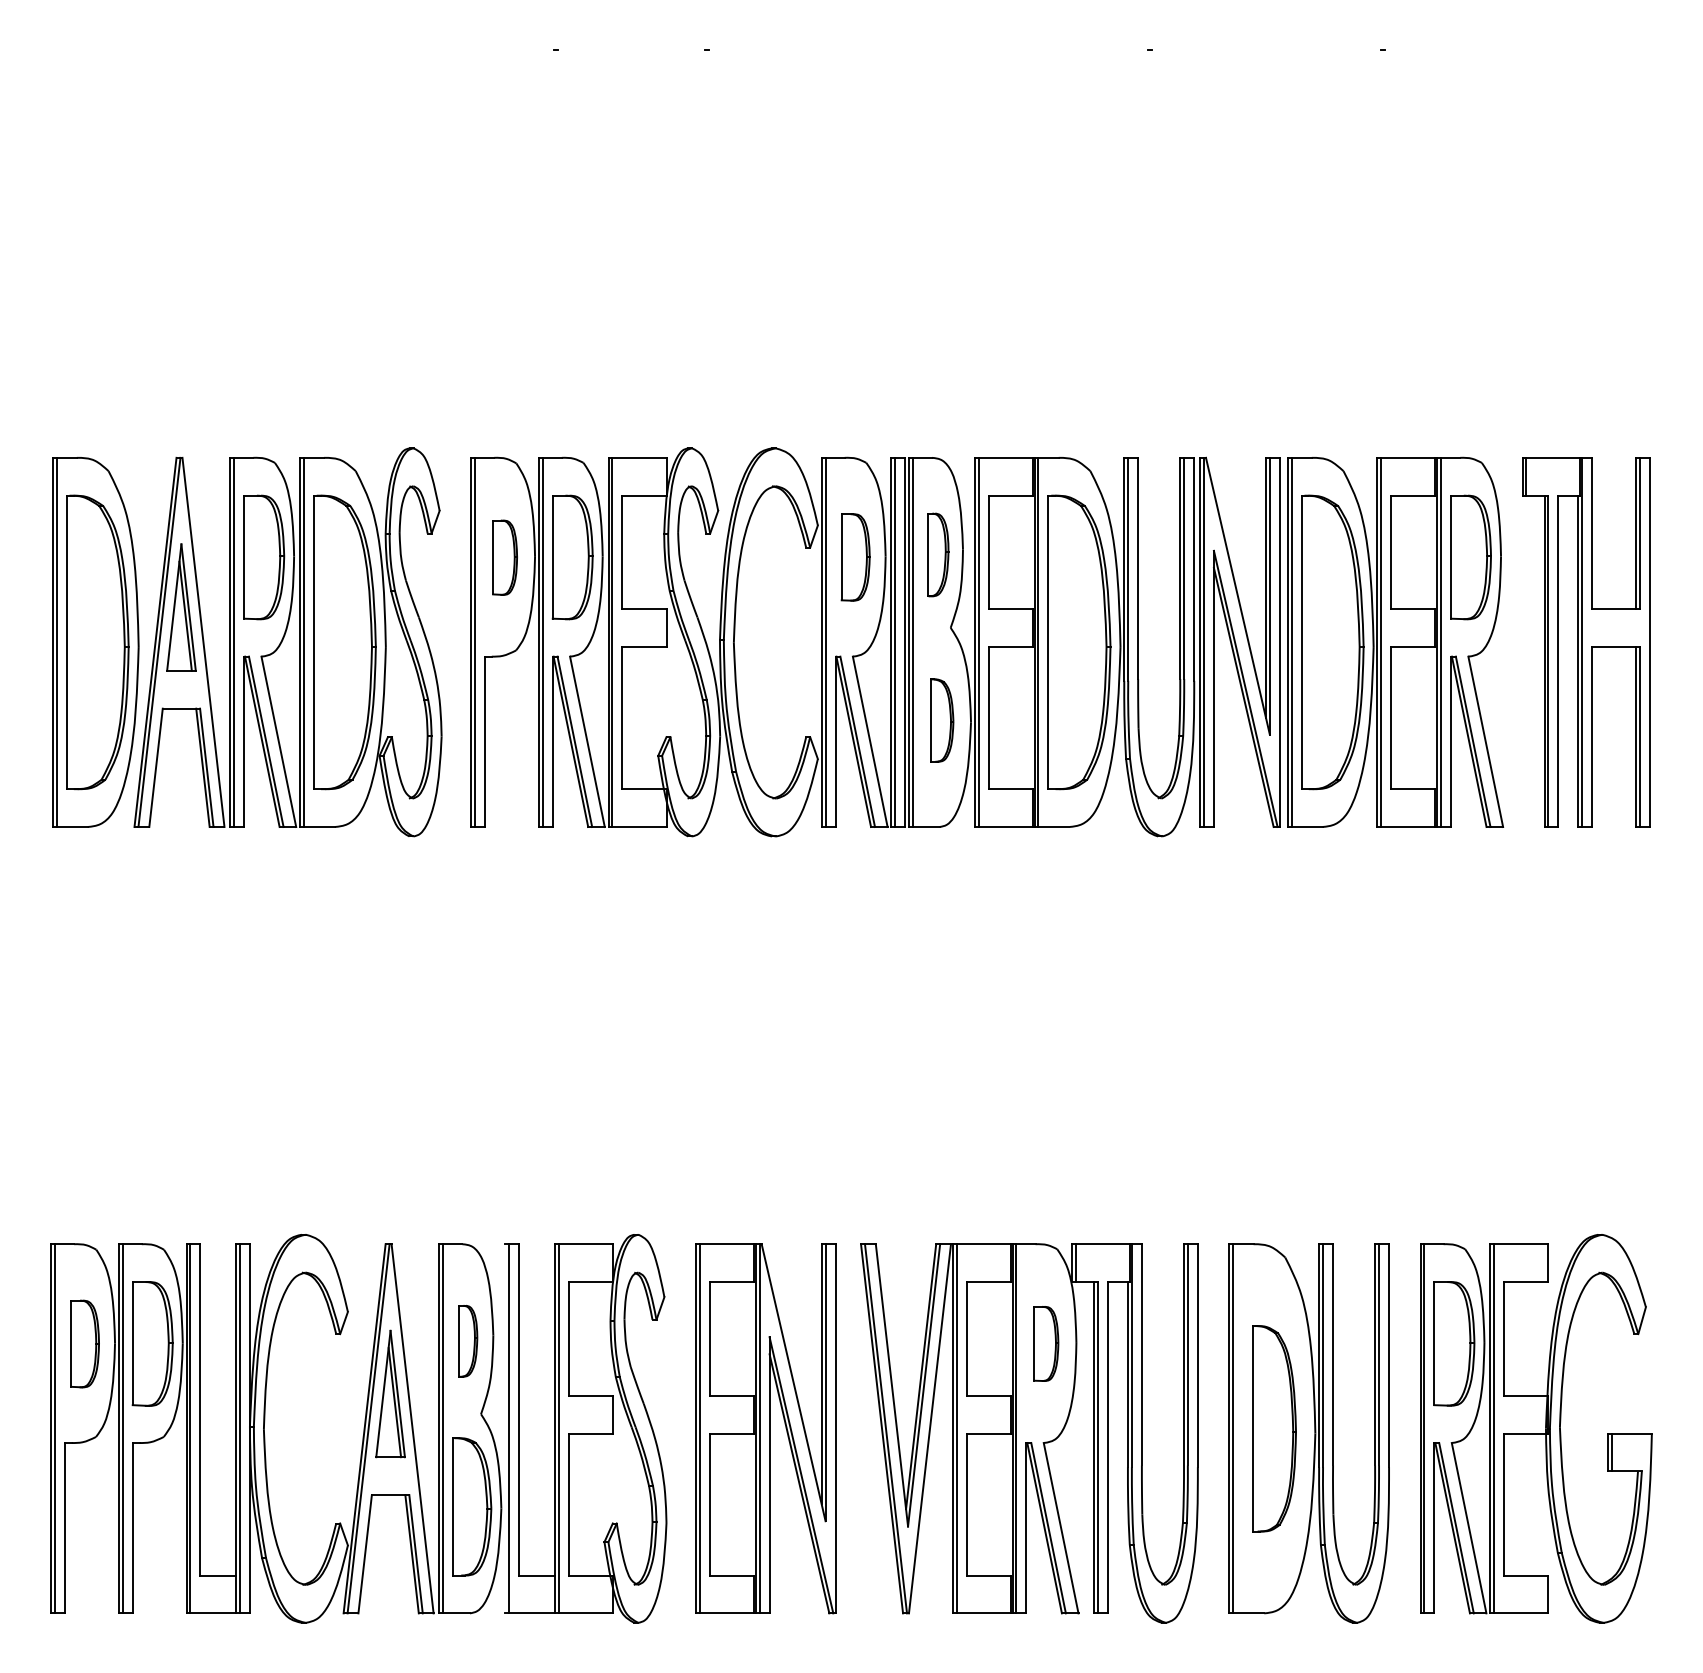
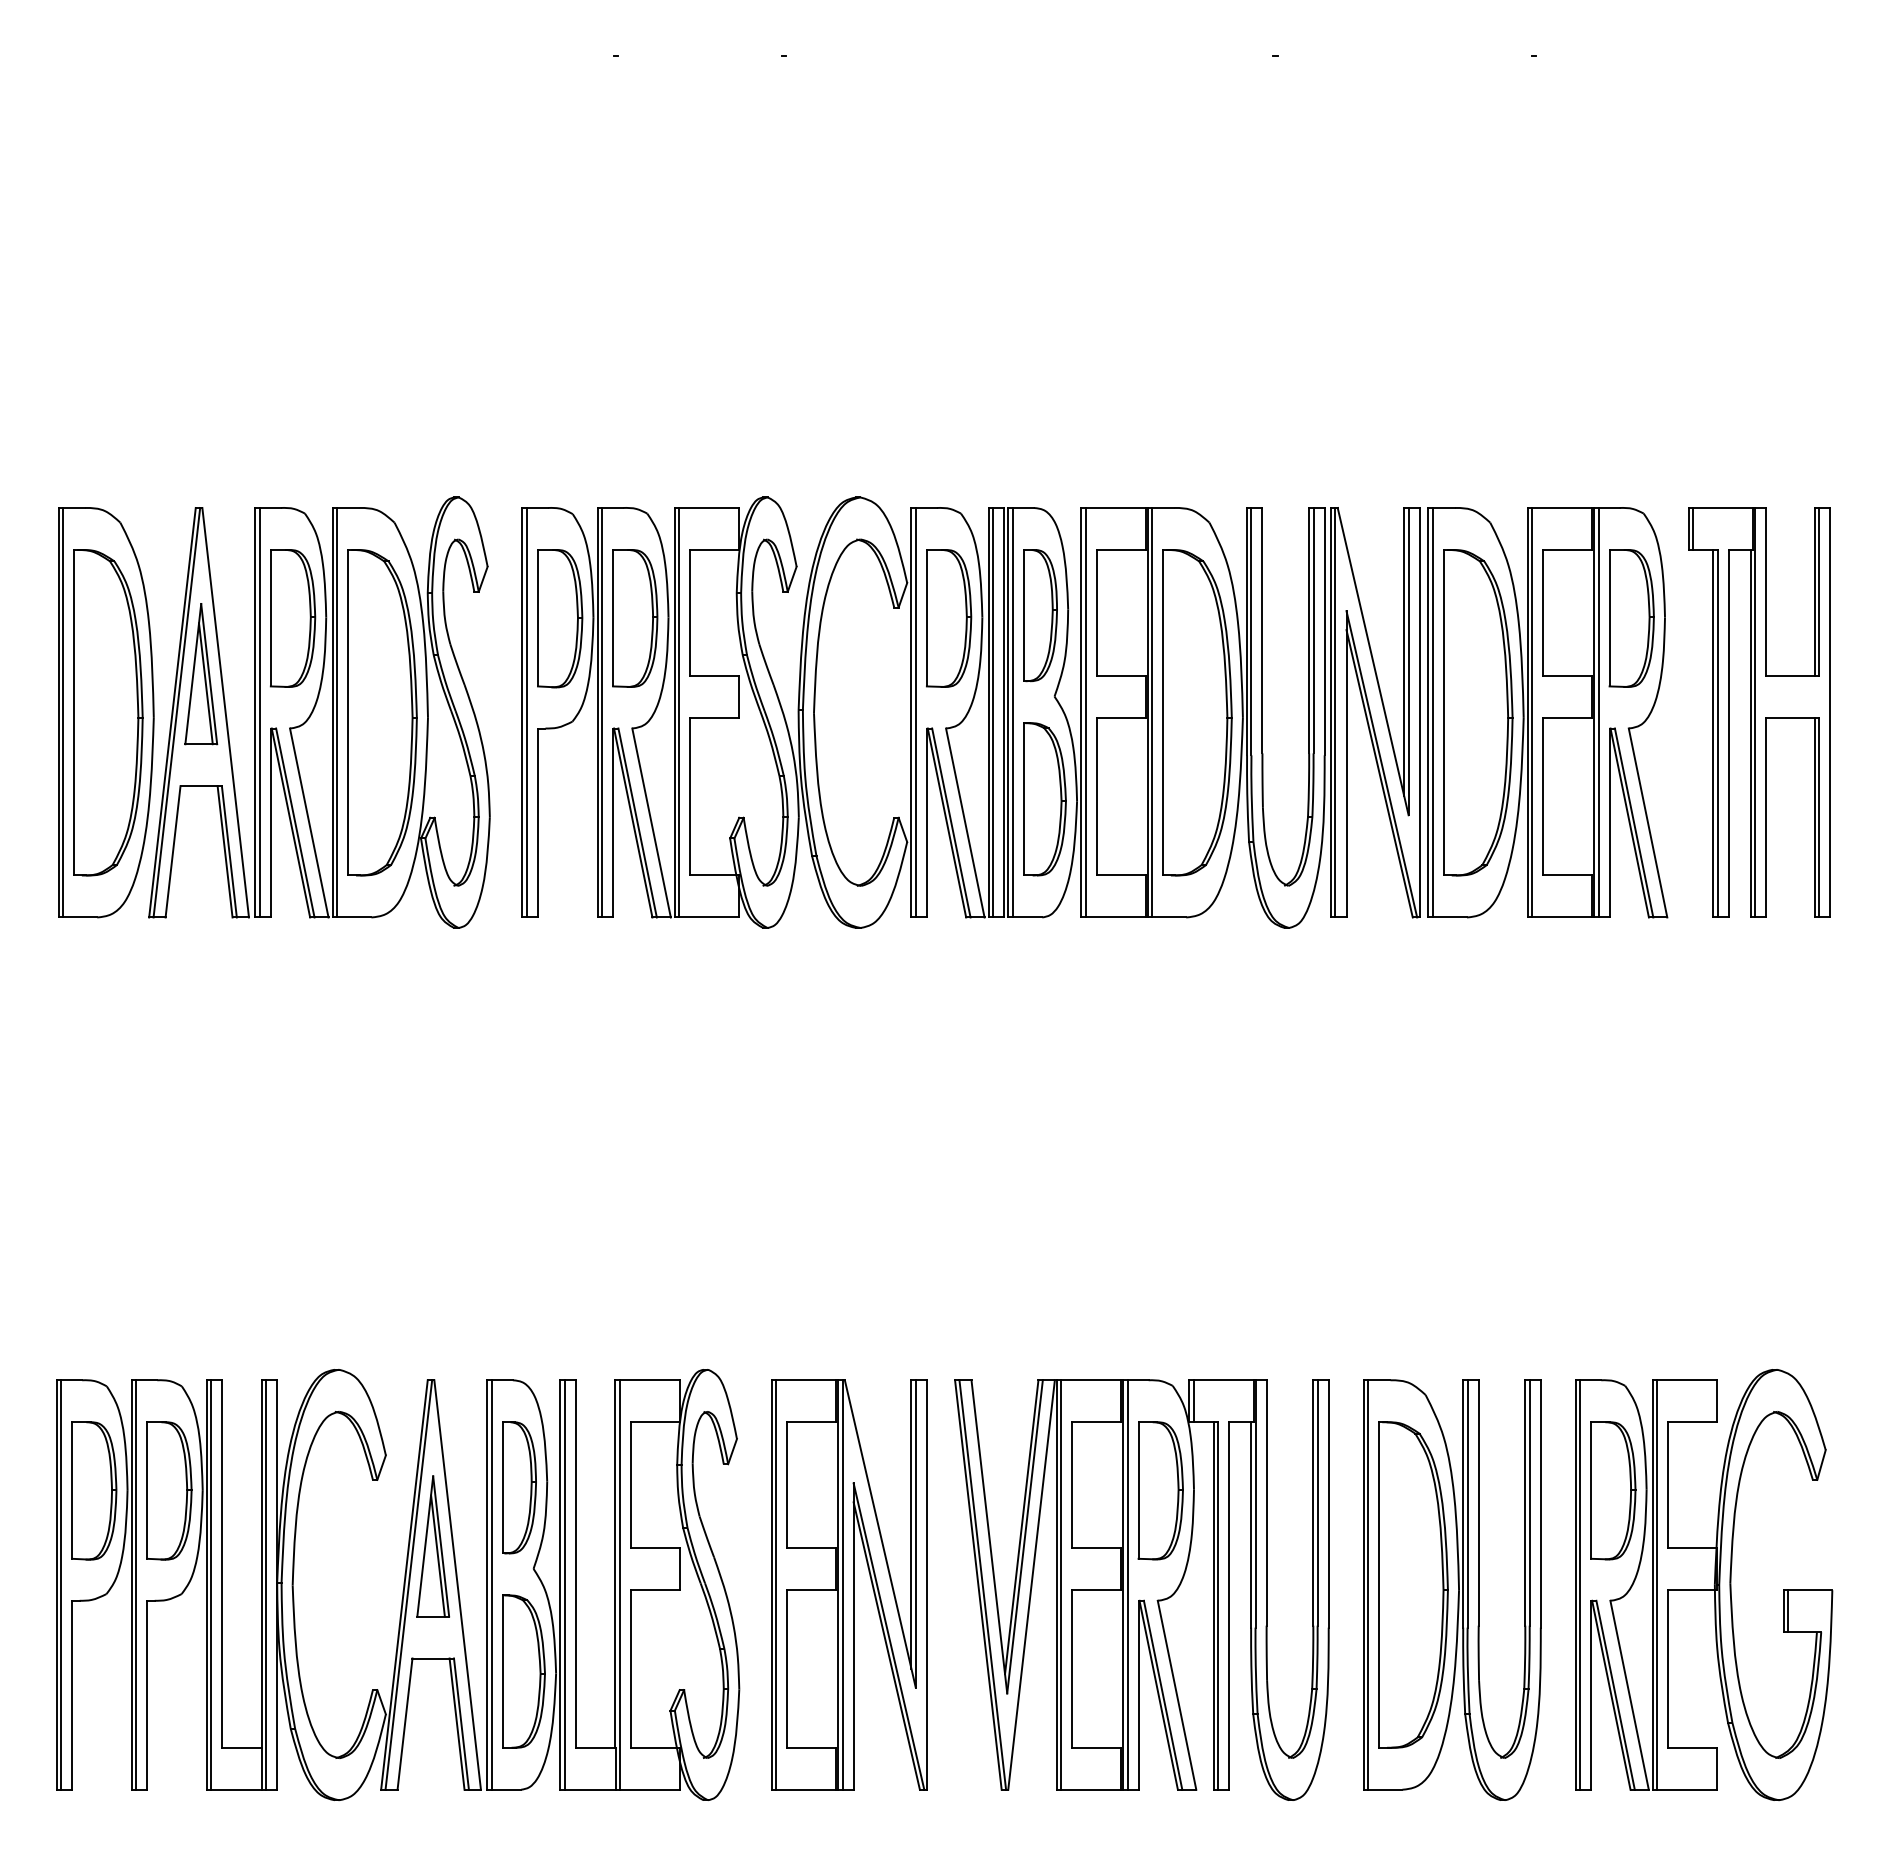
part: (938, 554) -> (1040, 615), size x1.43
part: (505, 557) -> (560, 618), size x1.67
part: (856, 557) -> (949, 618), size x1.43
part: (941, 720) -> (1044, 799), size x1.67
part: (468, 1340) -> (519, 1487), size x1.67
part: (85, 1343) -> (94, 1490), size x1.43
part: (1046, 1343) -> (1160, 1490), size x1.67
line: (505, 1428) -> (560, 1584), added
part: (1274, 1428) -> (1413, 1584), size x1.43

